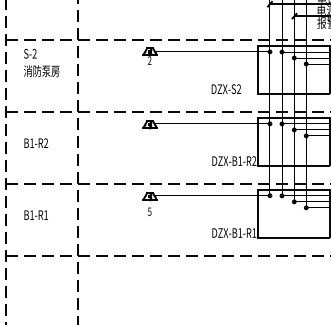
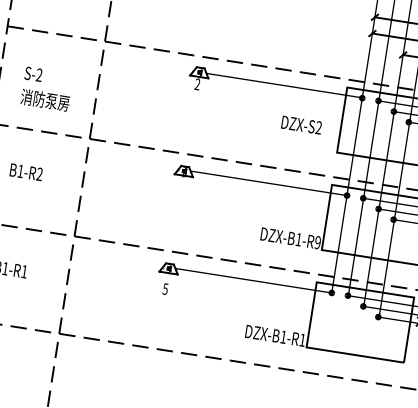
text: (41, 62) -> (46, 88), moved
text: (226, 88) -> (302, 124), moved
text: (254, 161) -> (318, 243), DZX-B1-R2 -> DZX-B1-R9

